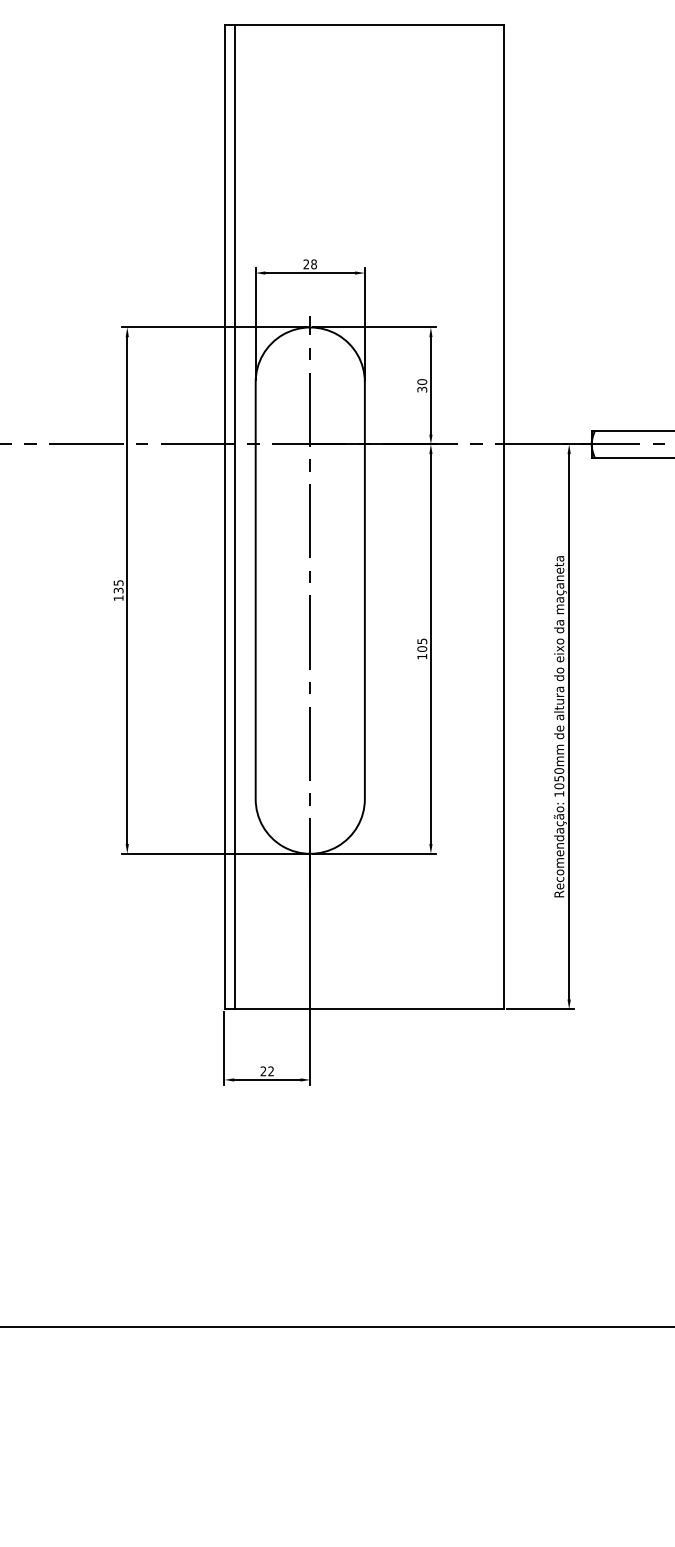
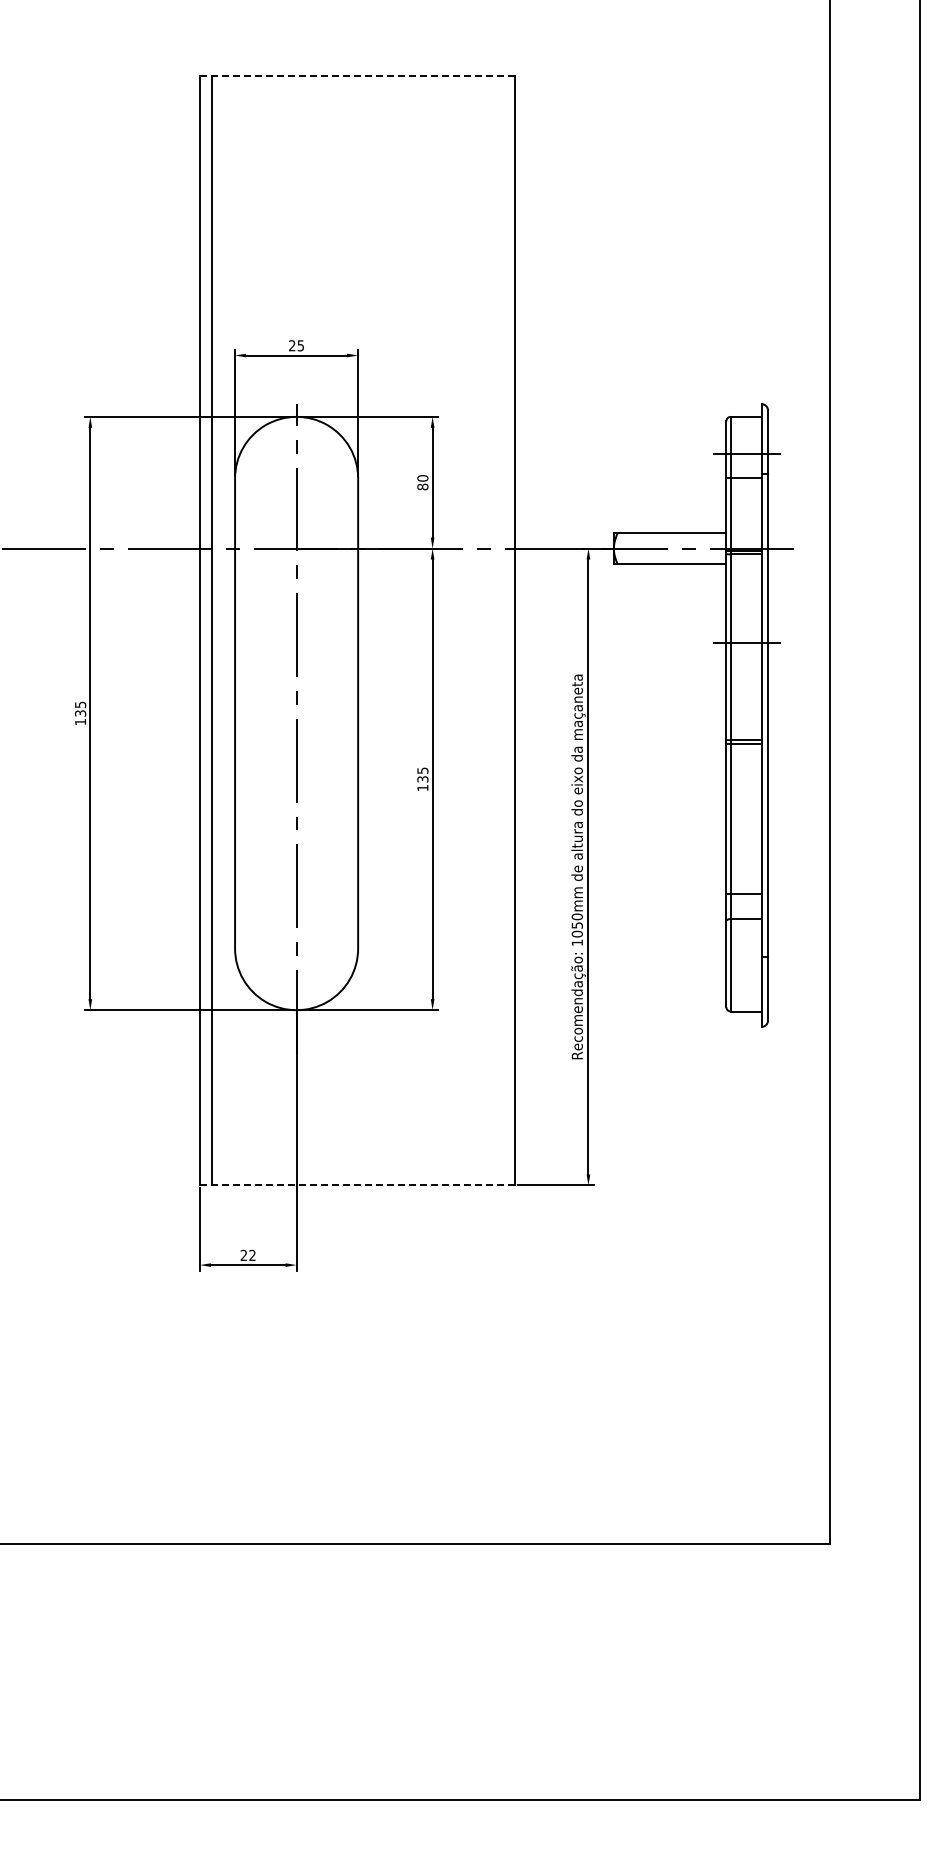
line: (364, 24) -> (357, 75), solid -> dashed
text: (313, 264) -> (300, 345), 28 -> 25
text: (421, 389) -> (422, 486), 30 -> 80
text: (421, 649) -> (422, 779), 105 -> 135
line: (364, 1009) -> (357, 1185), solid -> dashed

